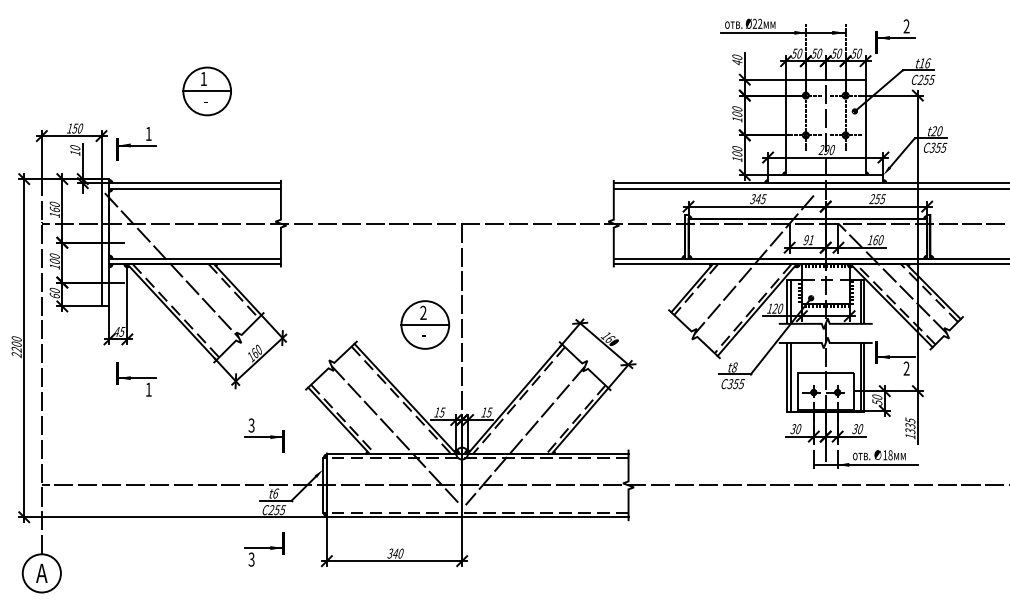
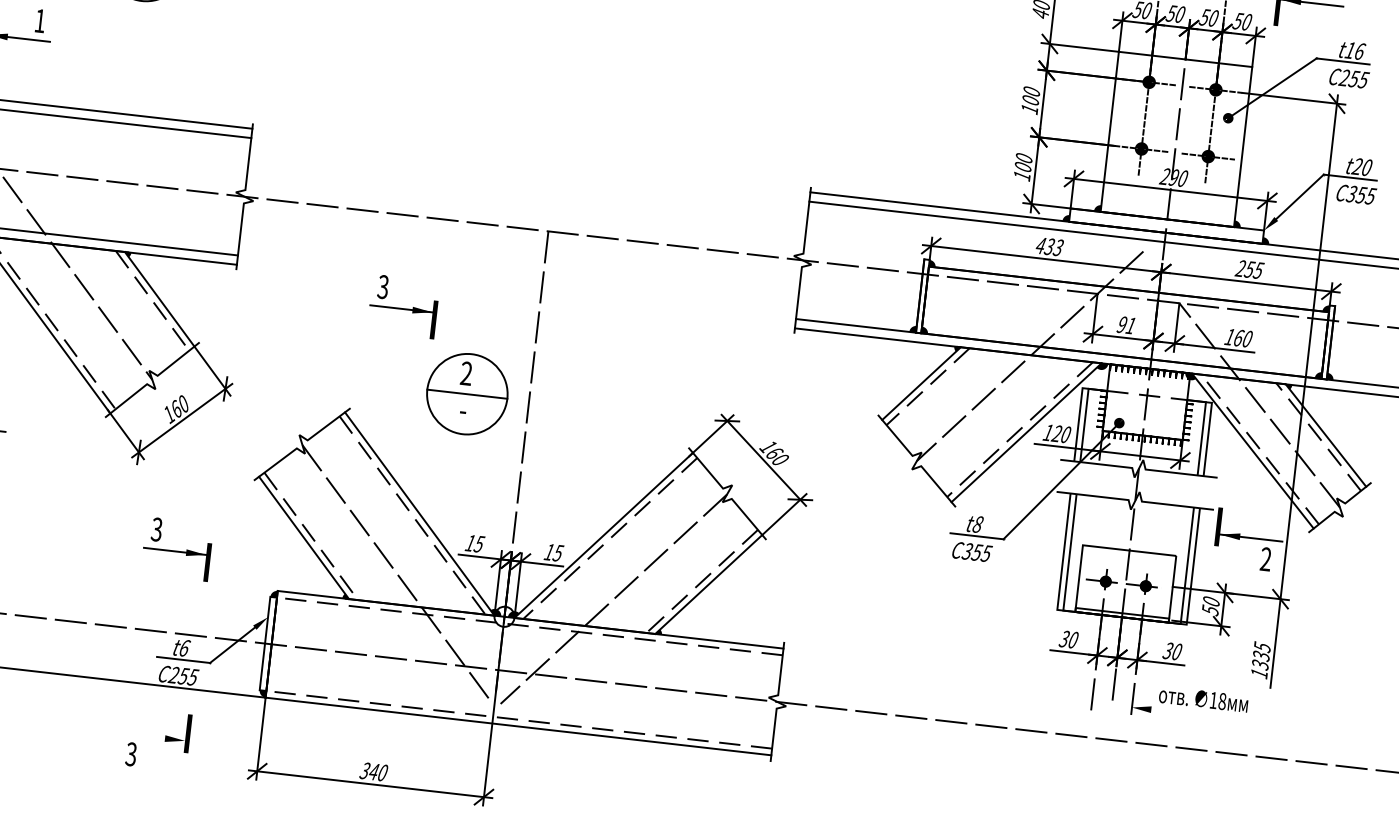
text: (758, 199) -> (1049, 247), 345 -> 433
part: (381, 277) -> (402, 306), added
line: (865, 464) -> (1178, 712), removed
line: (263, 548) -> (153, 738), removed

